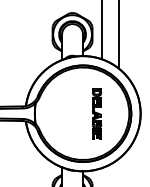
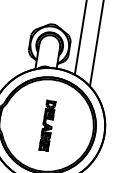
part: (97, 113) -> (48, 125), moved

